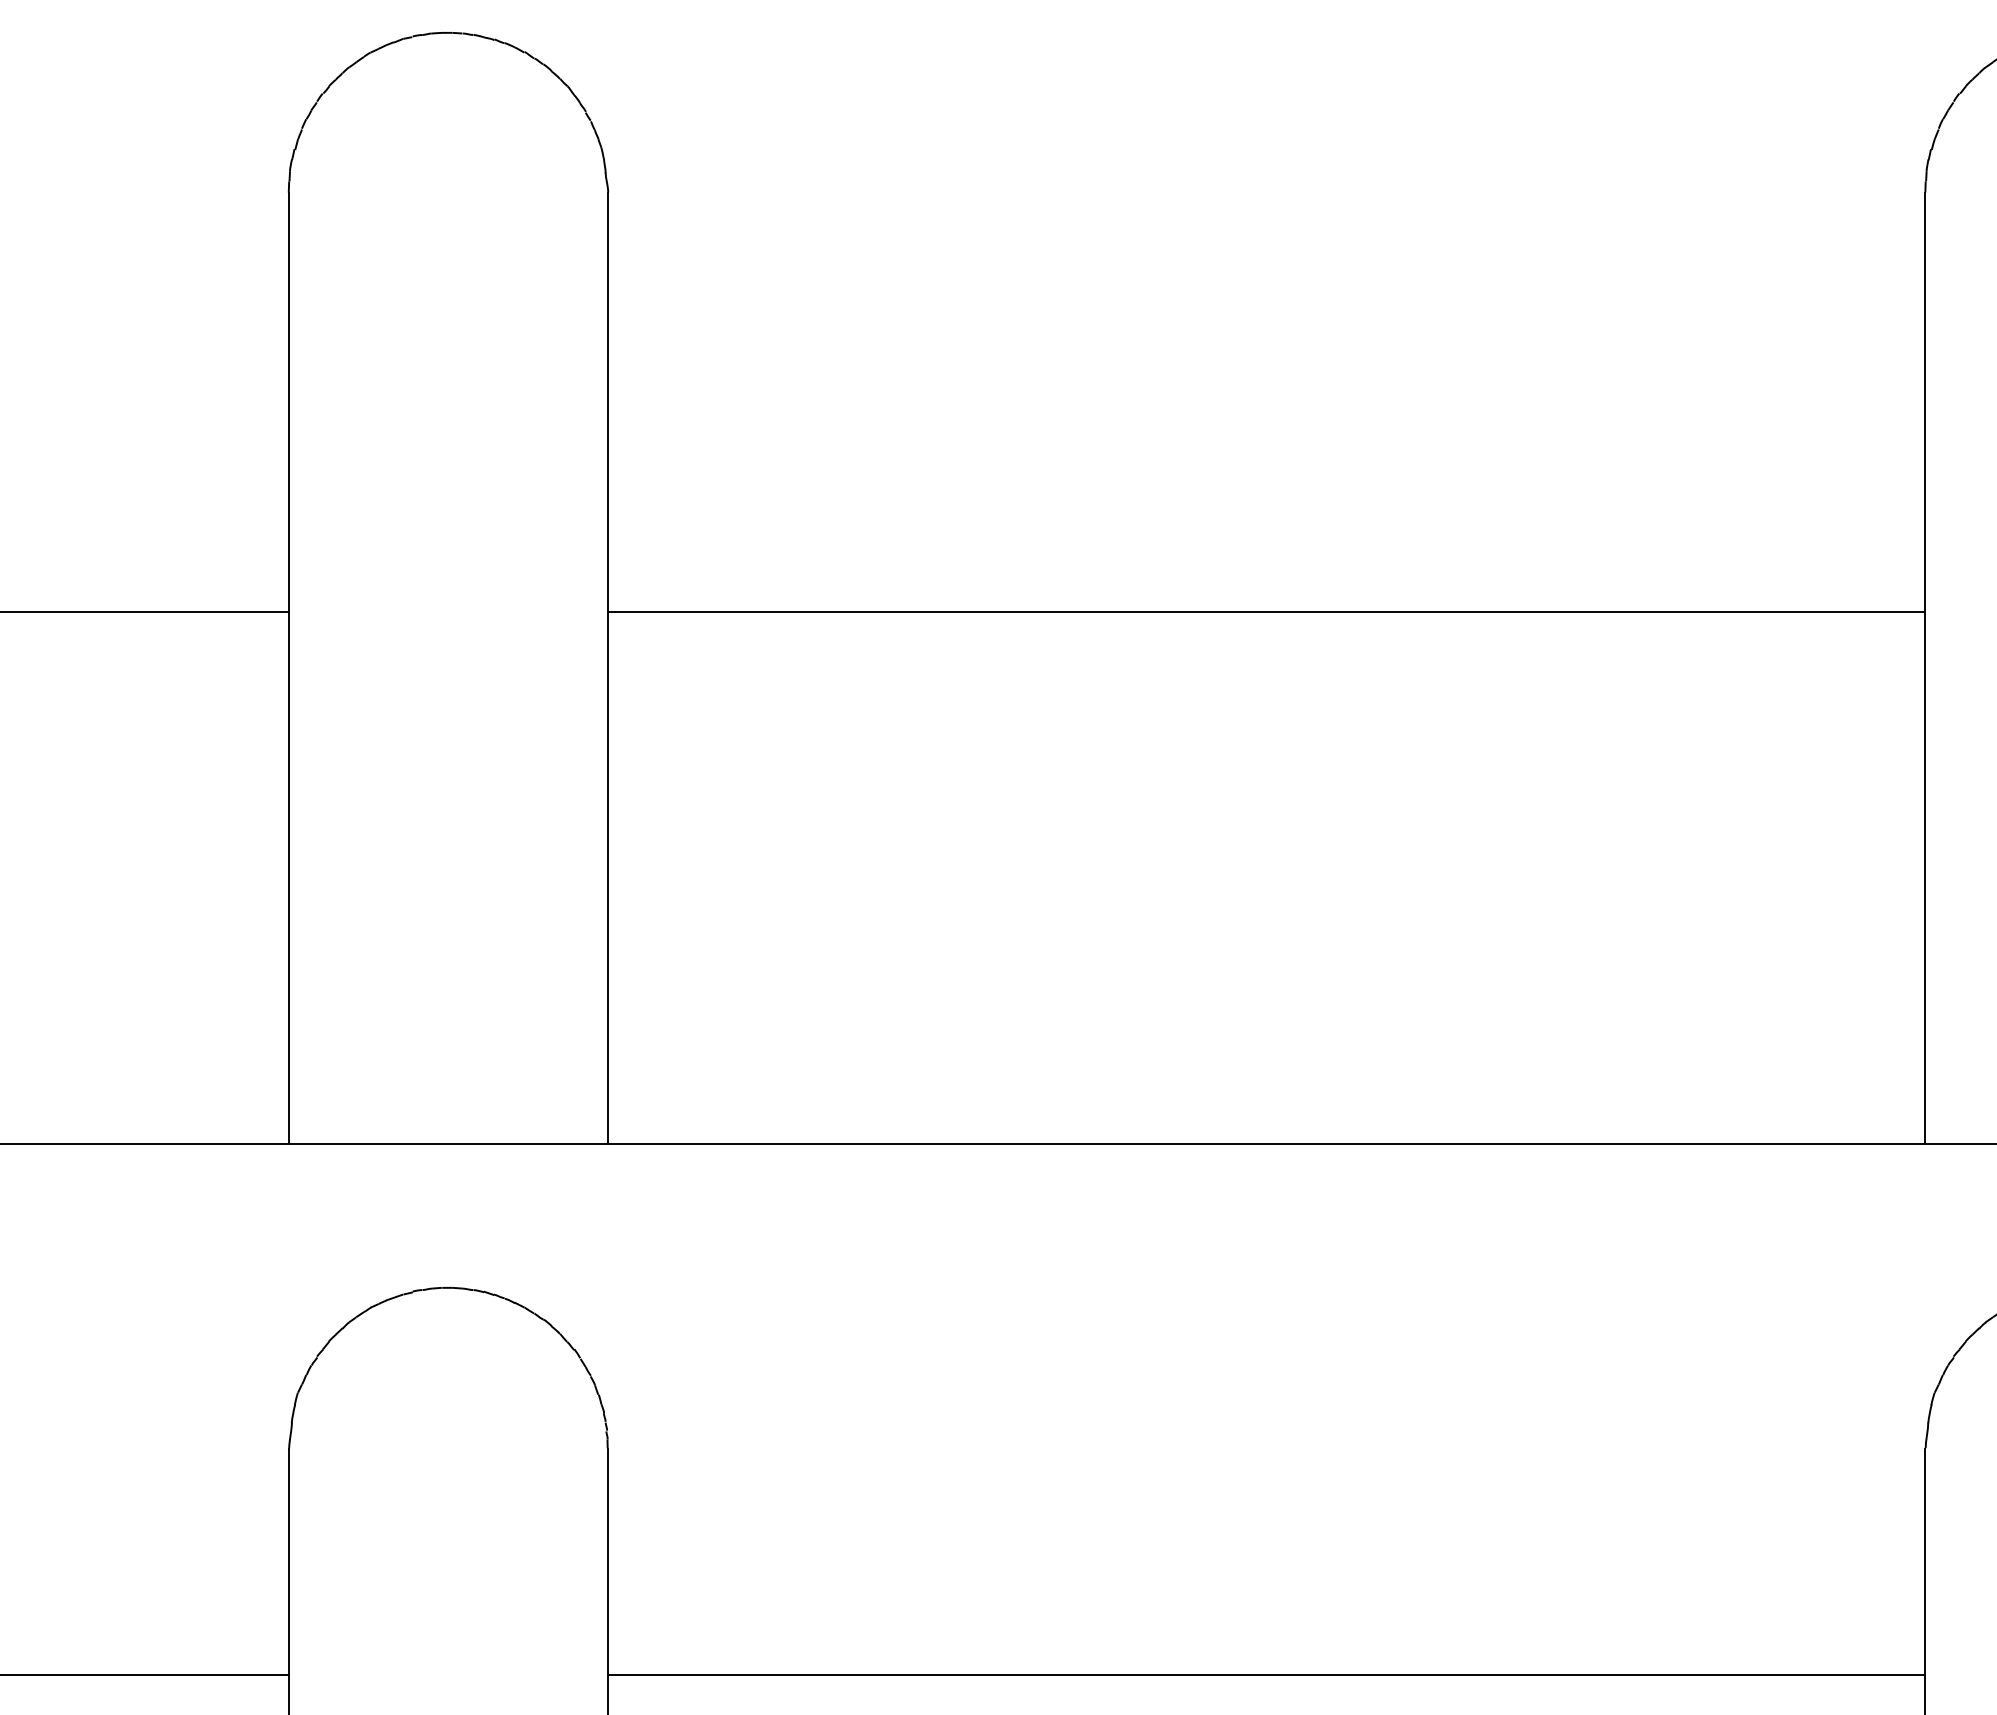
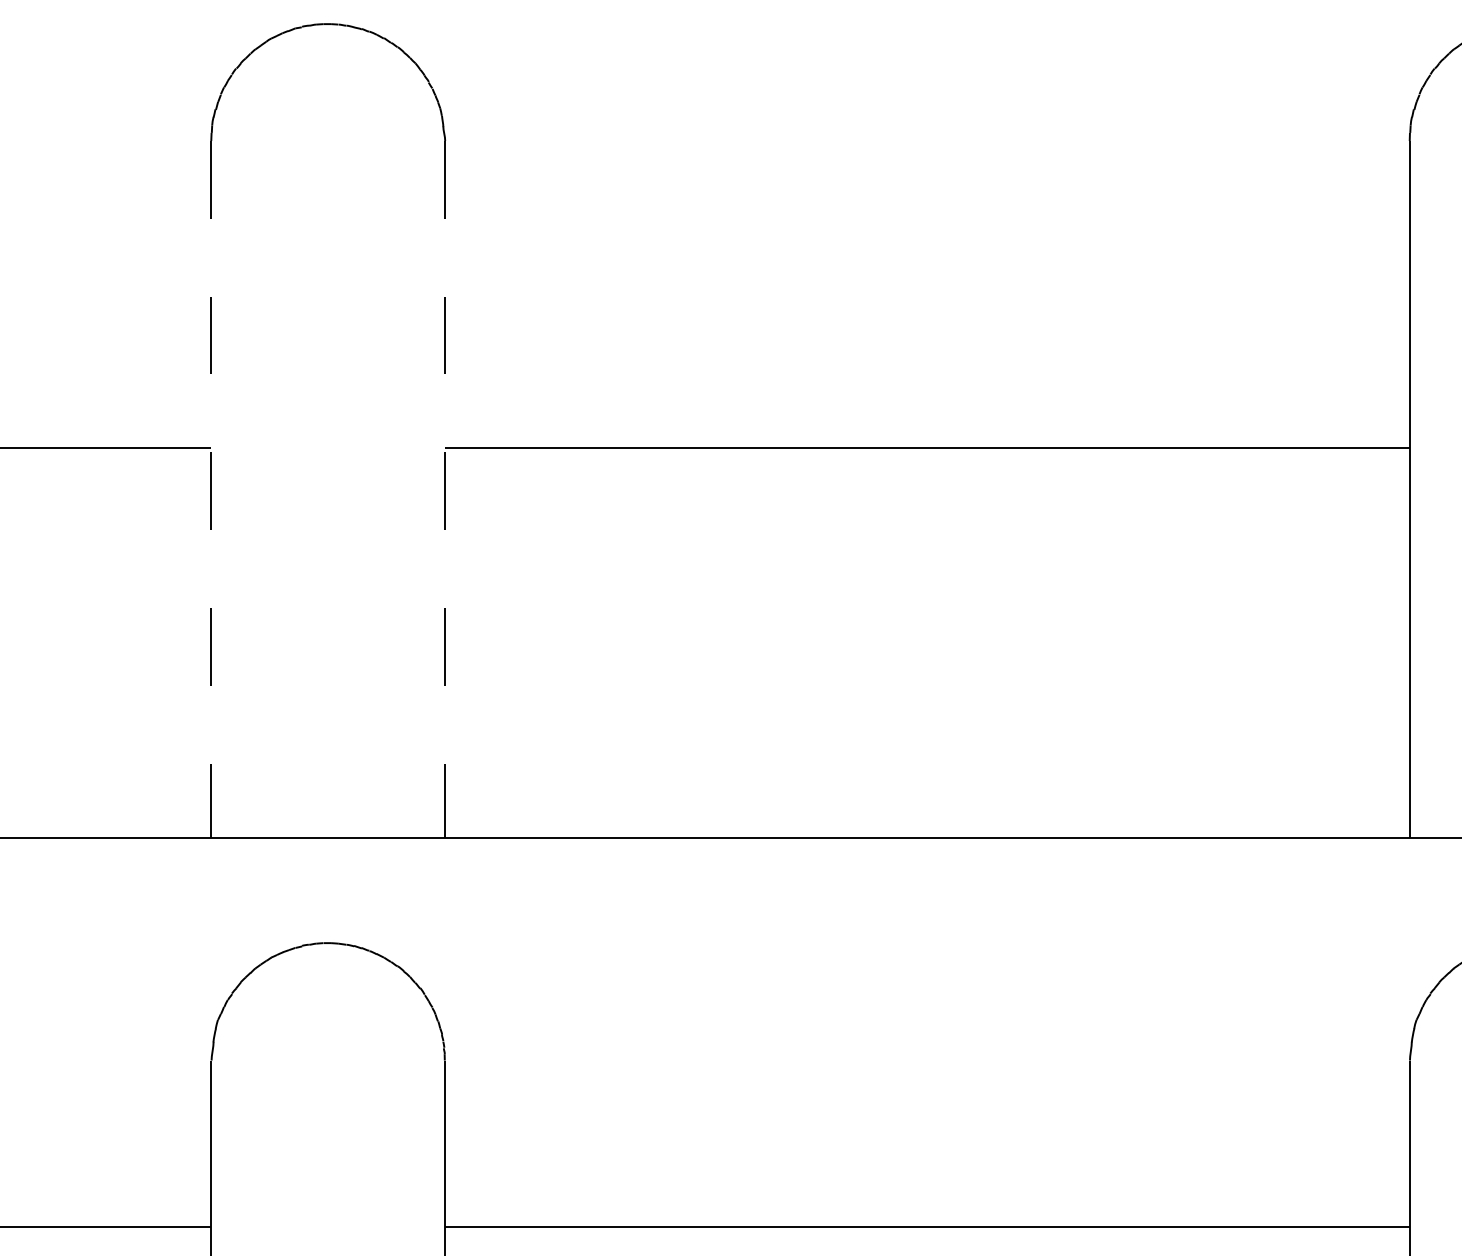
line: (289, 668) -> (211, 489), solid -> dashed
line: (607, 668) -> (444, 489), solid -> dashed

